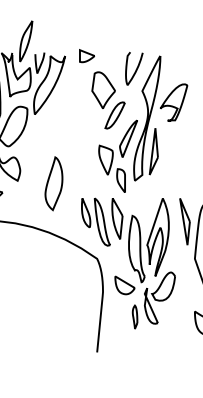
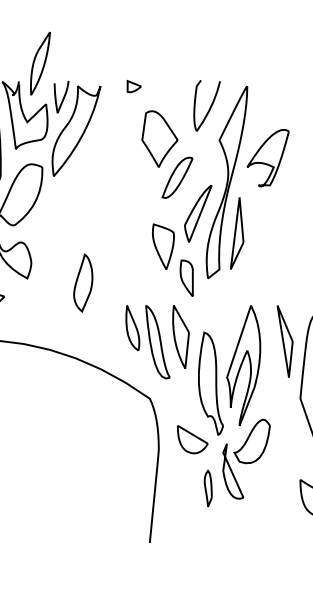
part: (86, 56) -> (133, 86), size x0.6
part: (53, 183) -> (82, 282), size x0.7

